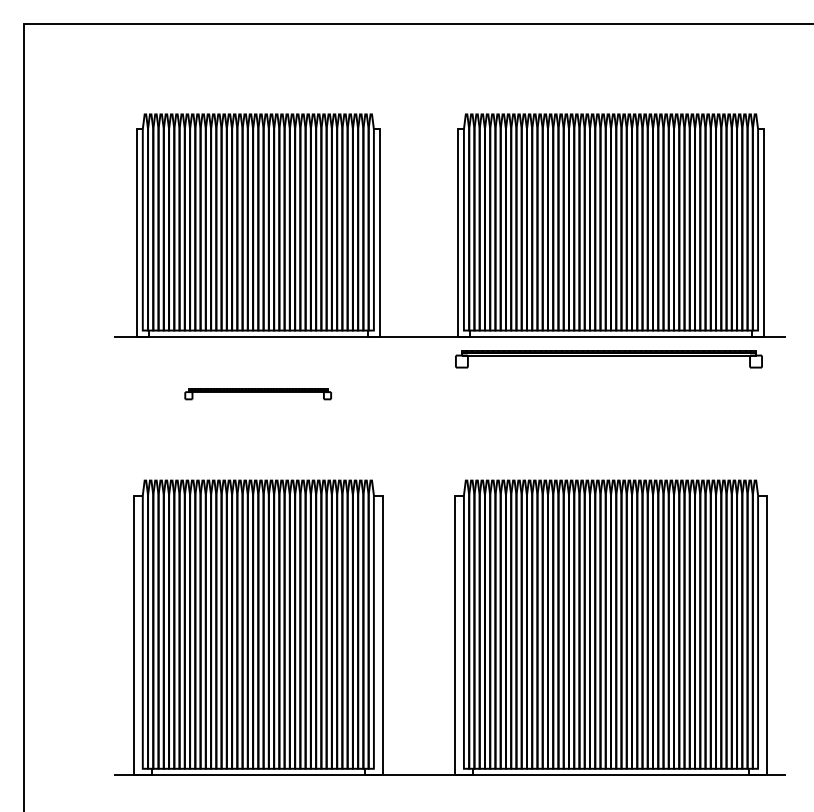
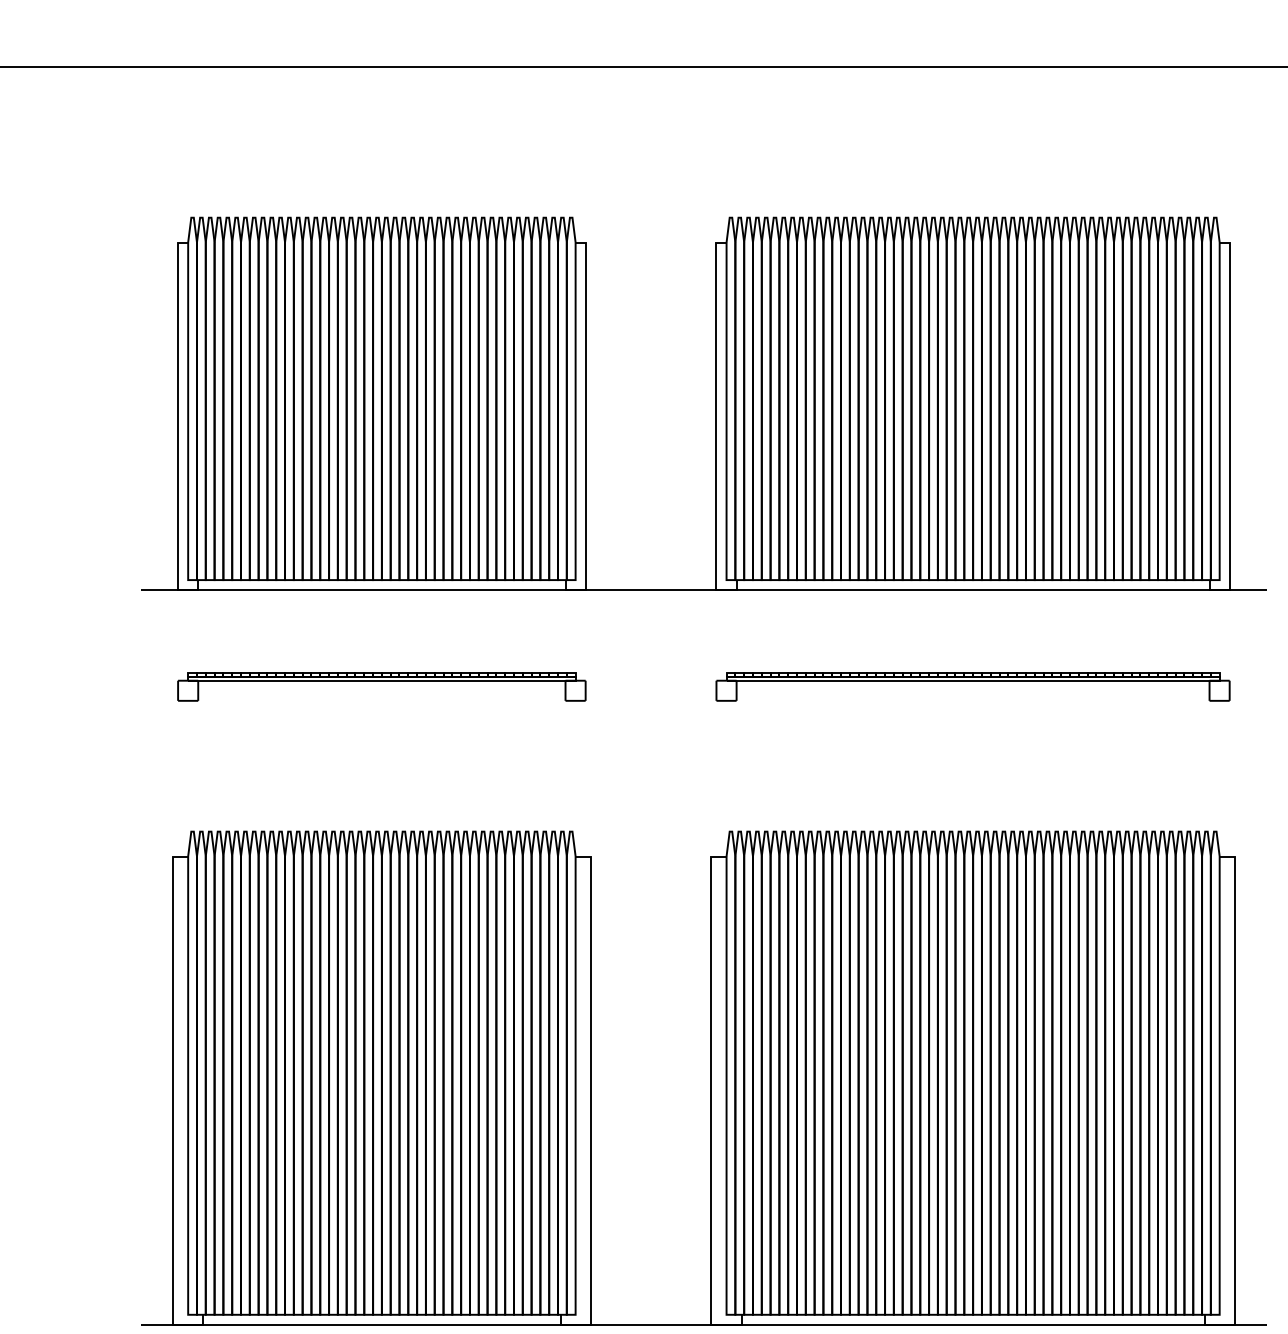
part: (608, 359) -> (972, 687), moved
part: (257, 394) -> (380, 687), size x1.67

